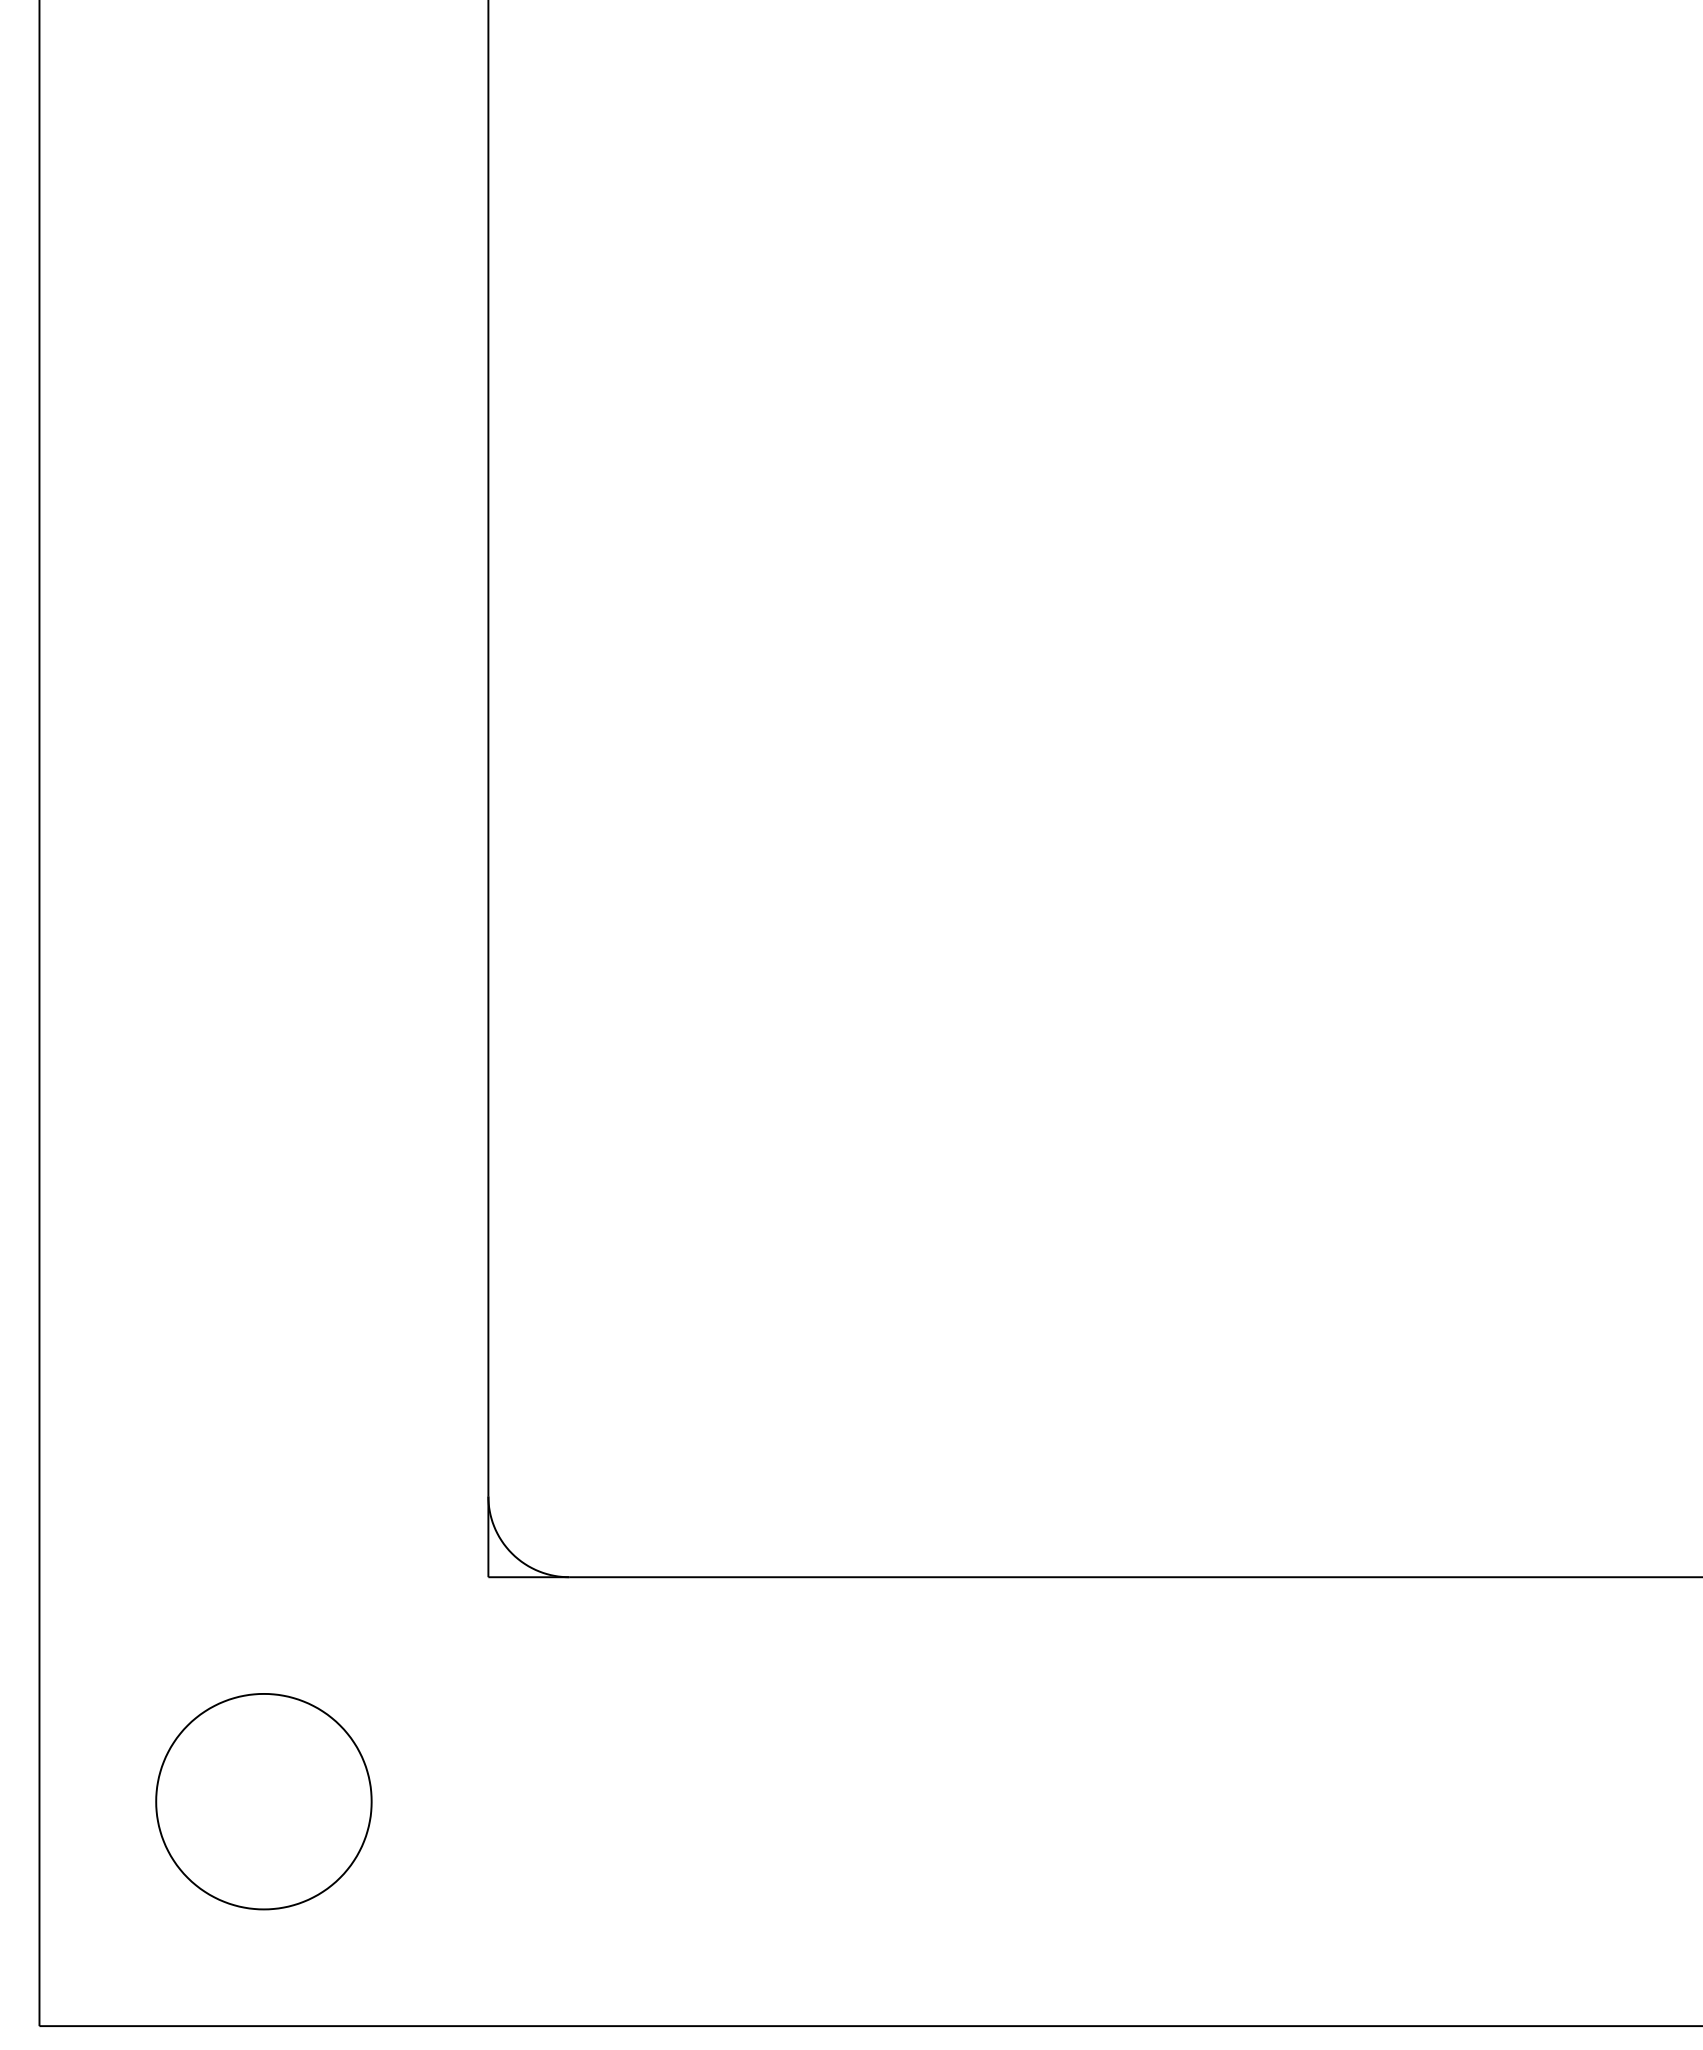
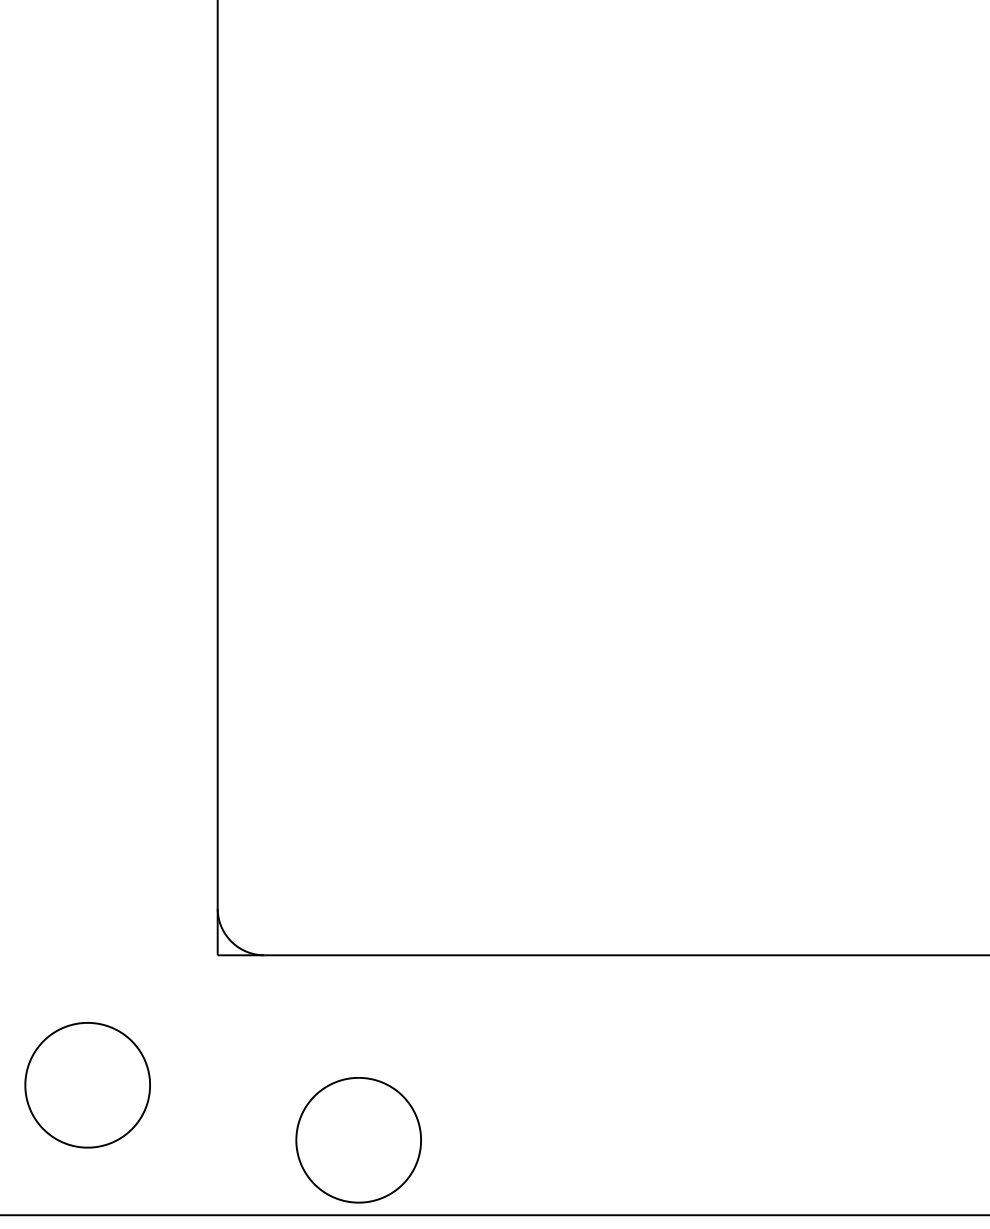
part: (731, 1897) -> (358, 1140), added

